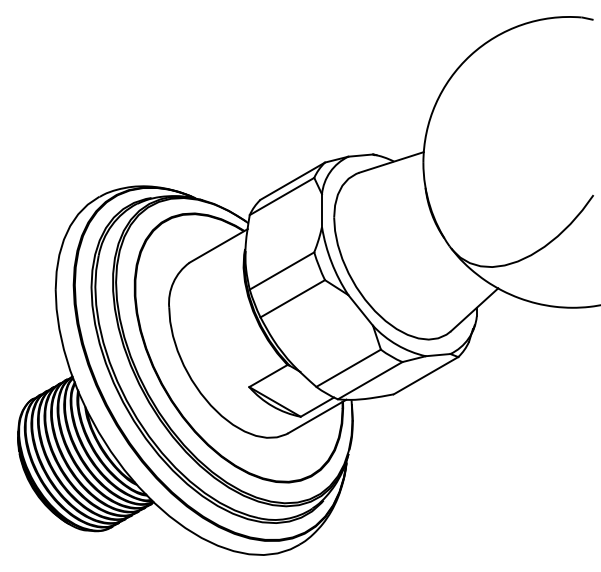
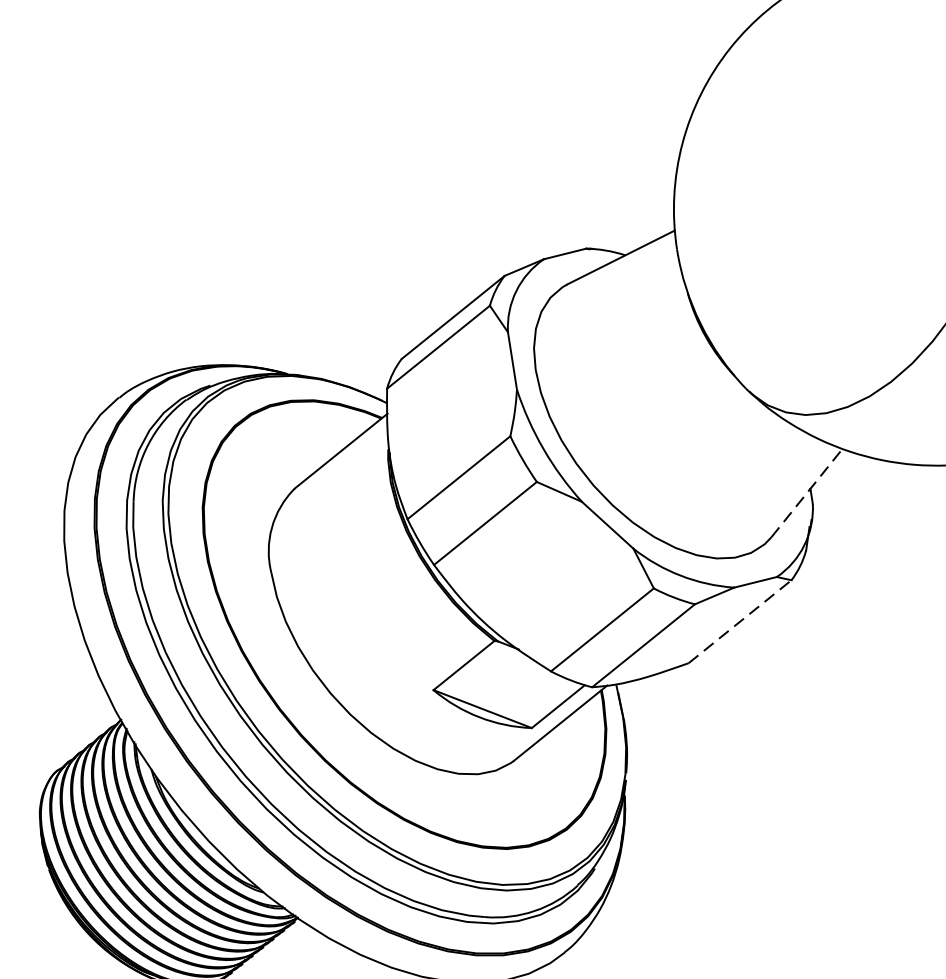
line: (474, 309) -> (806, 492), solid -> dashed
line: (426, 375) -> (740, 621), solid -> dashed

